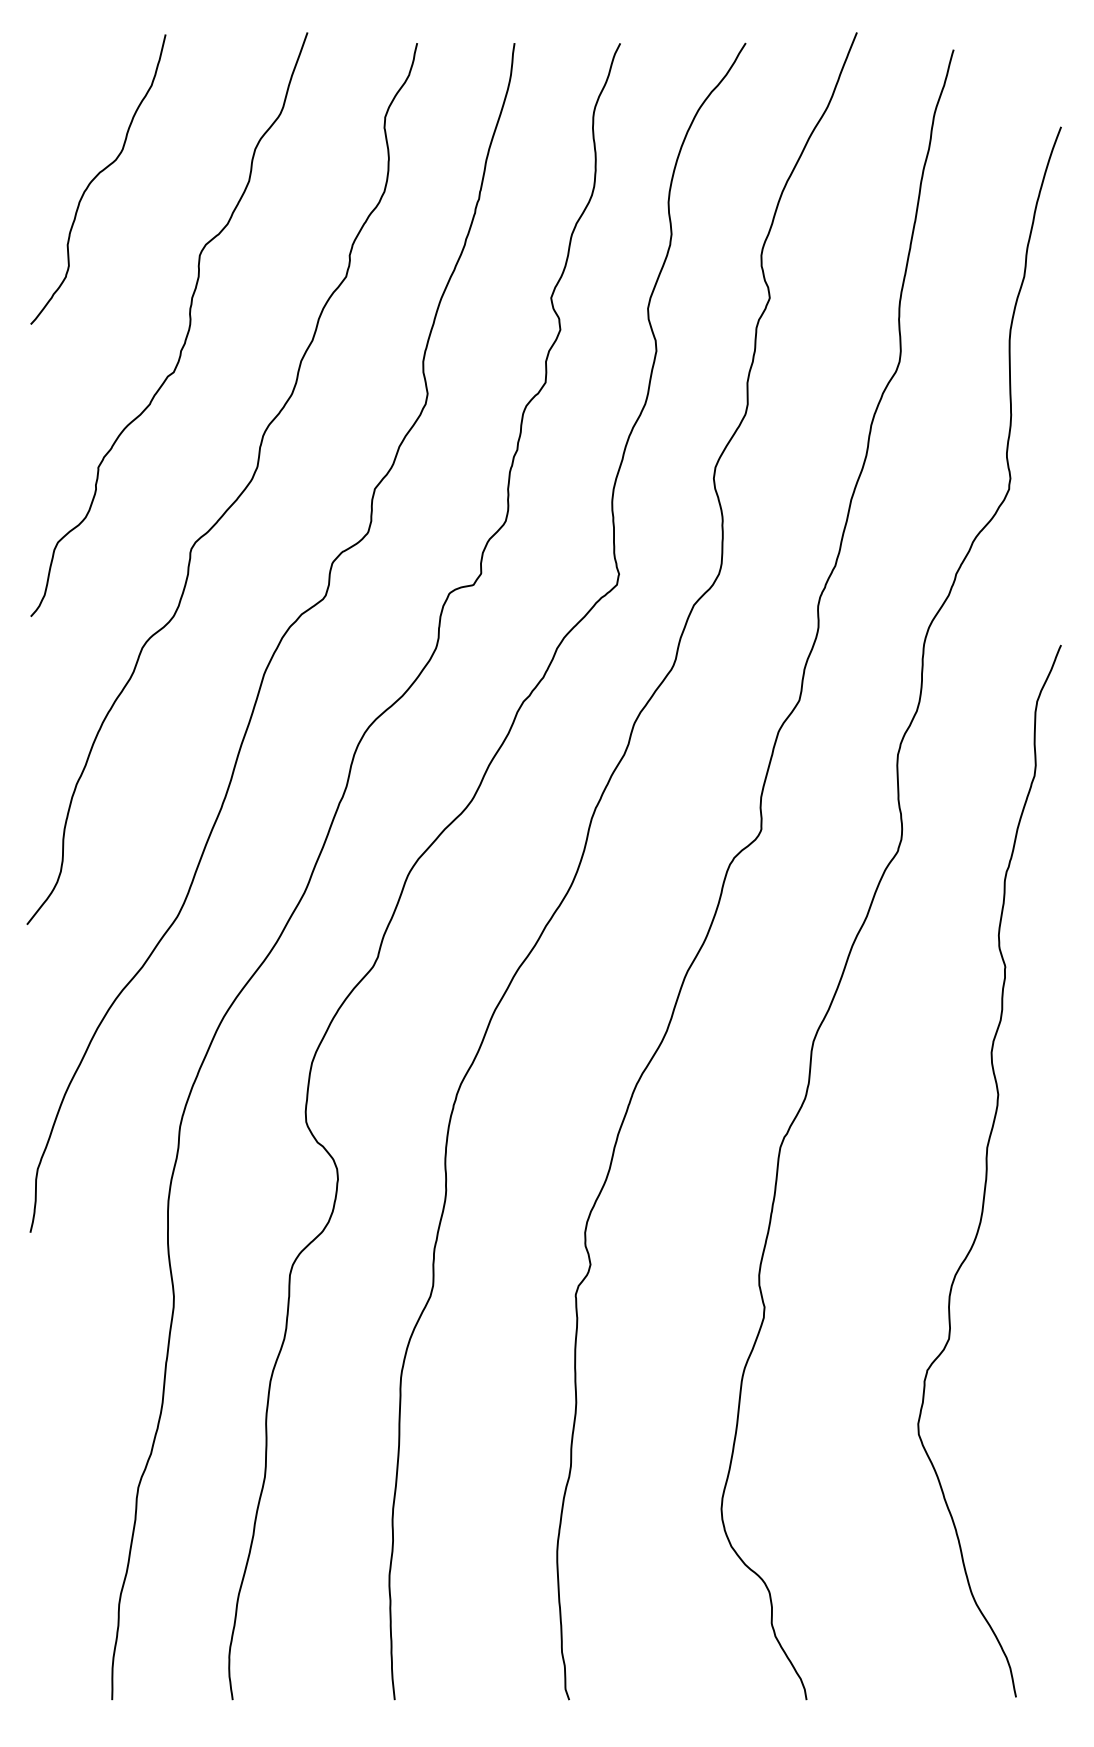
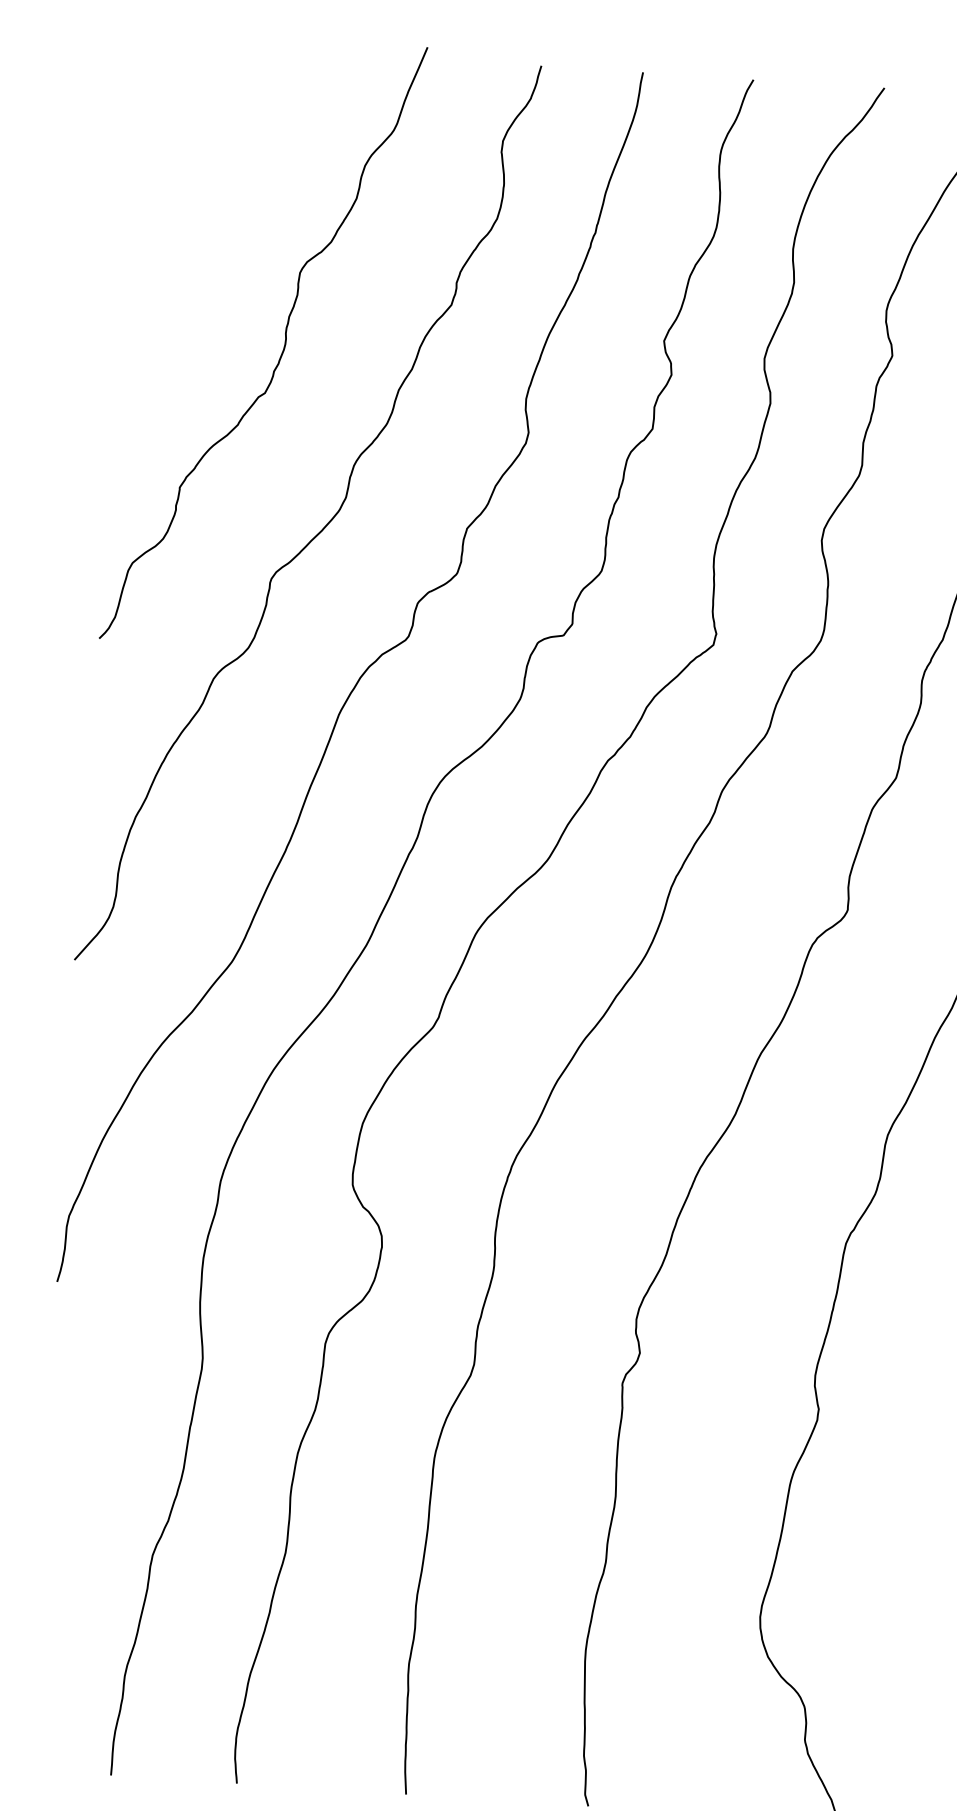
curve: (96, 177) -> (197, 184), removed

